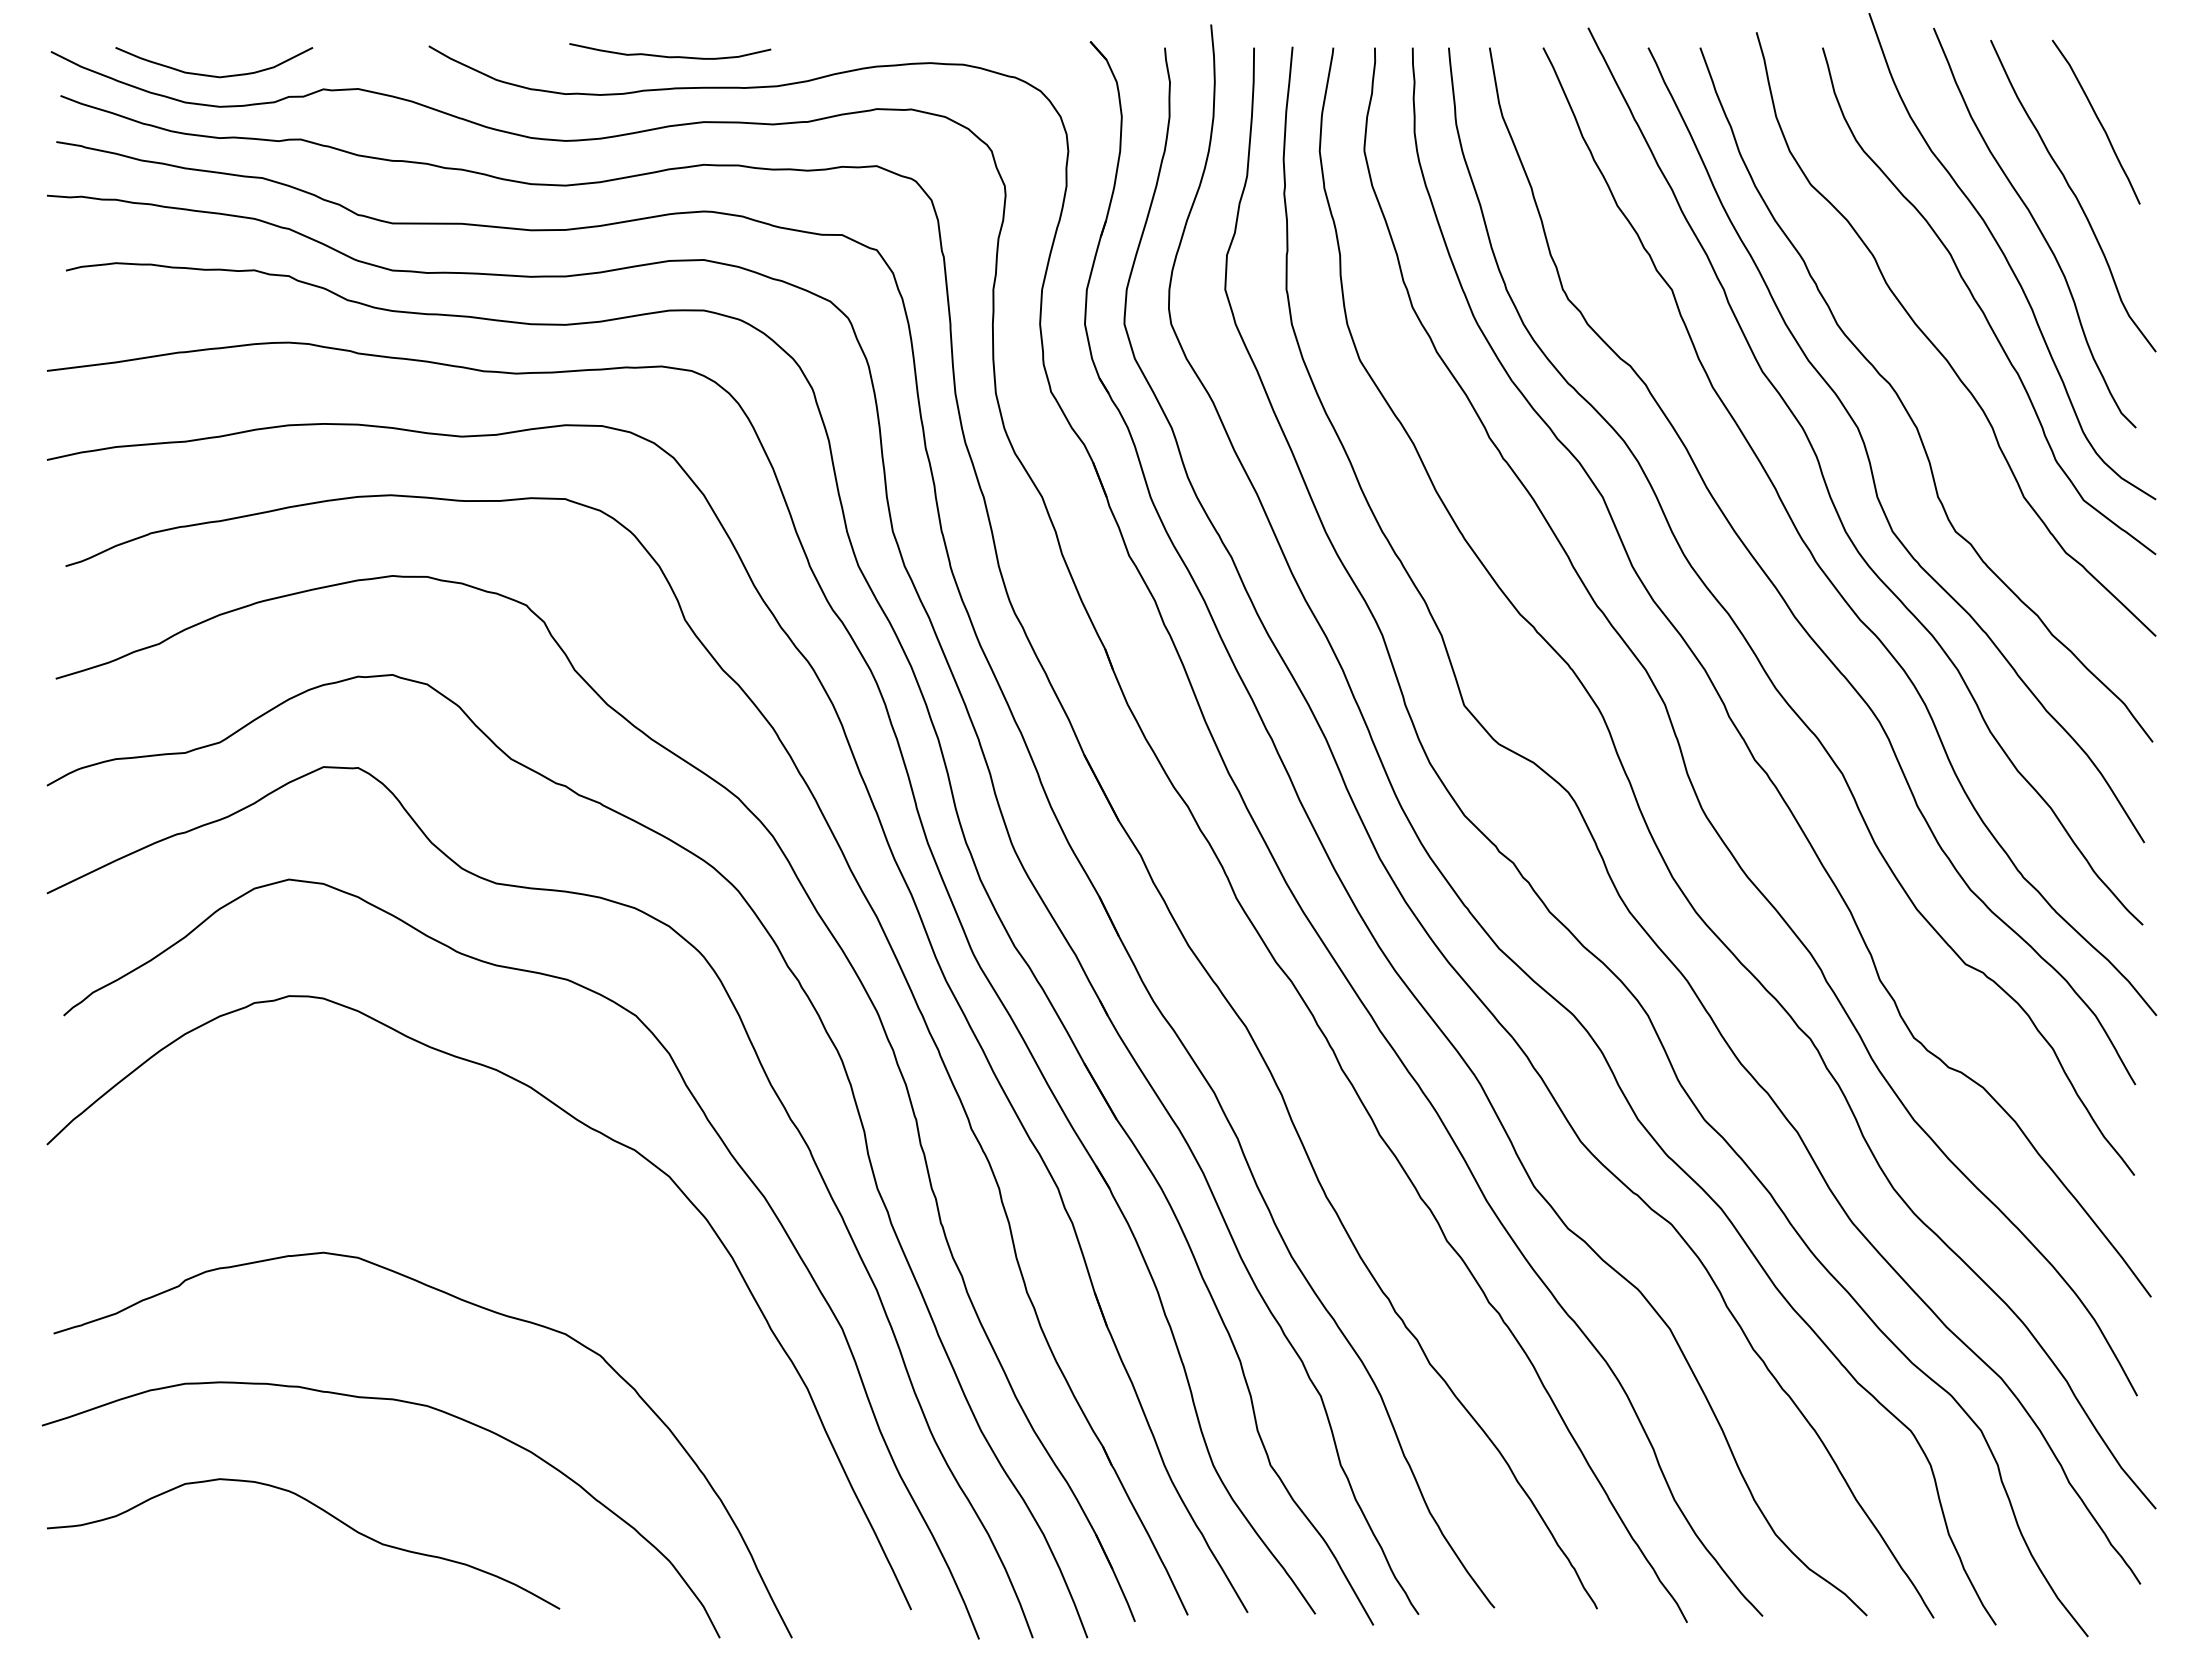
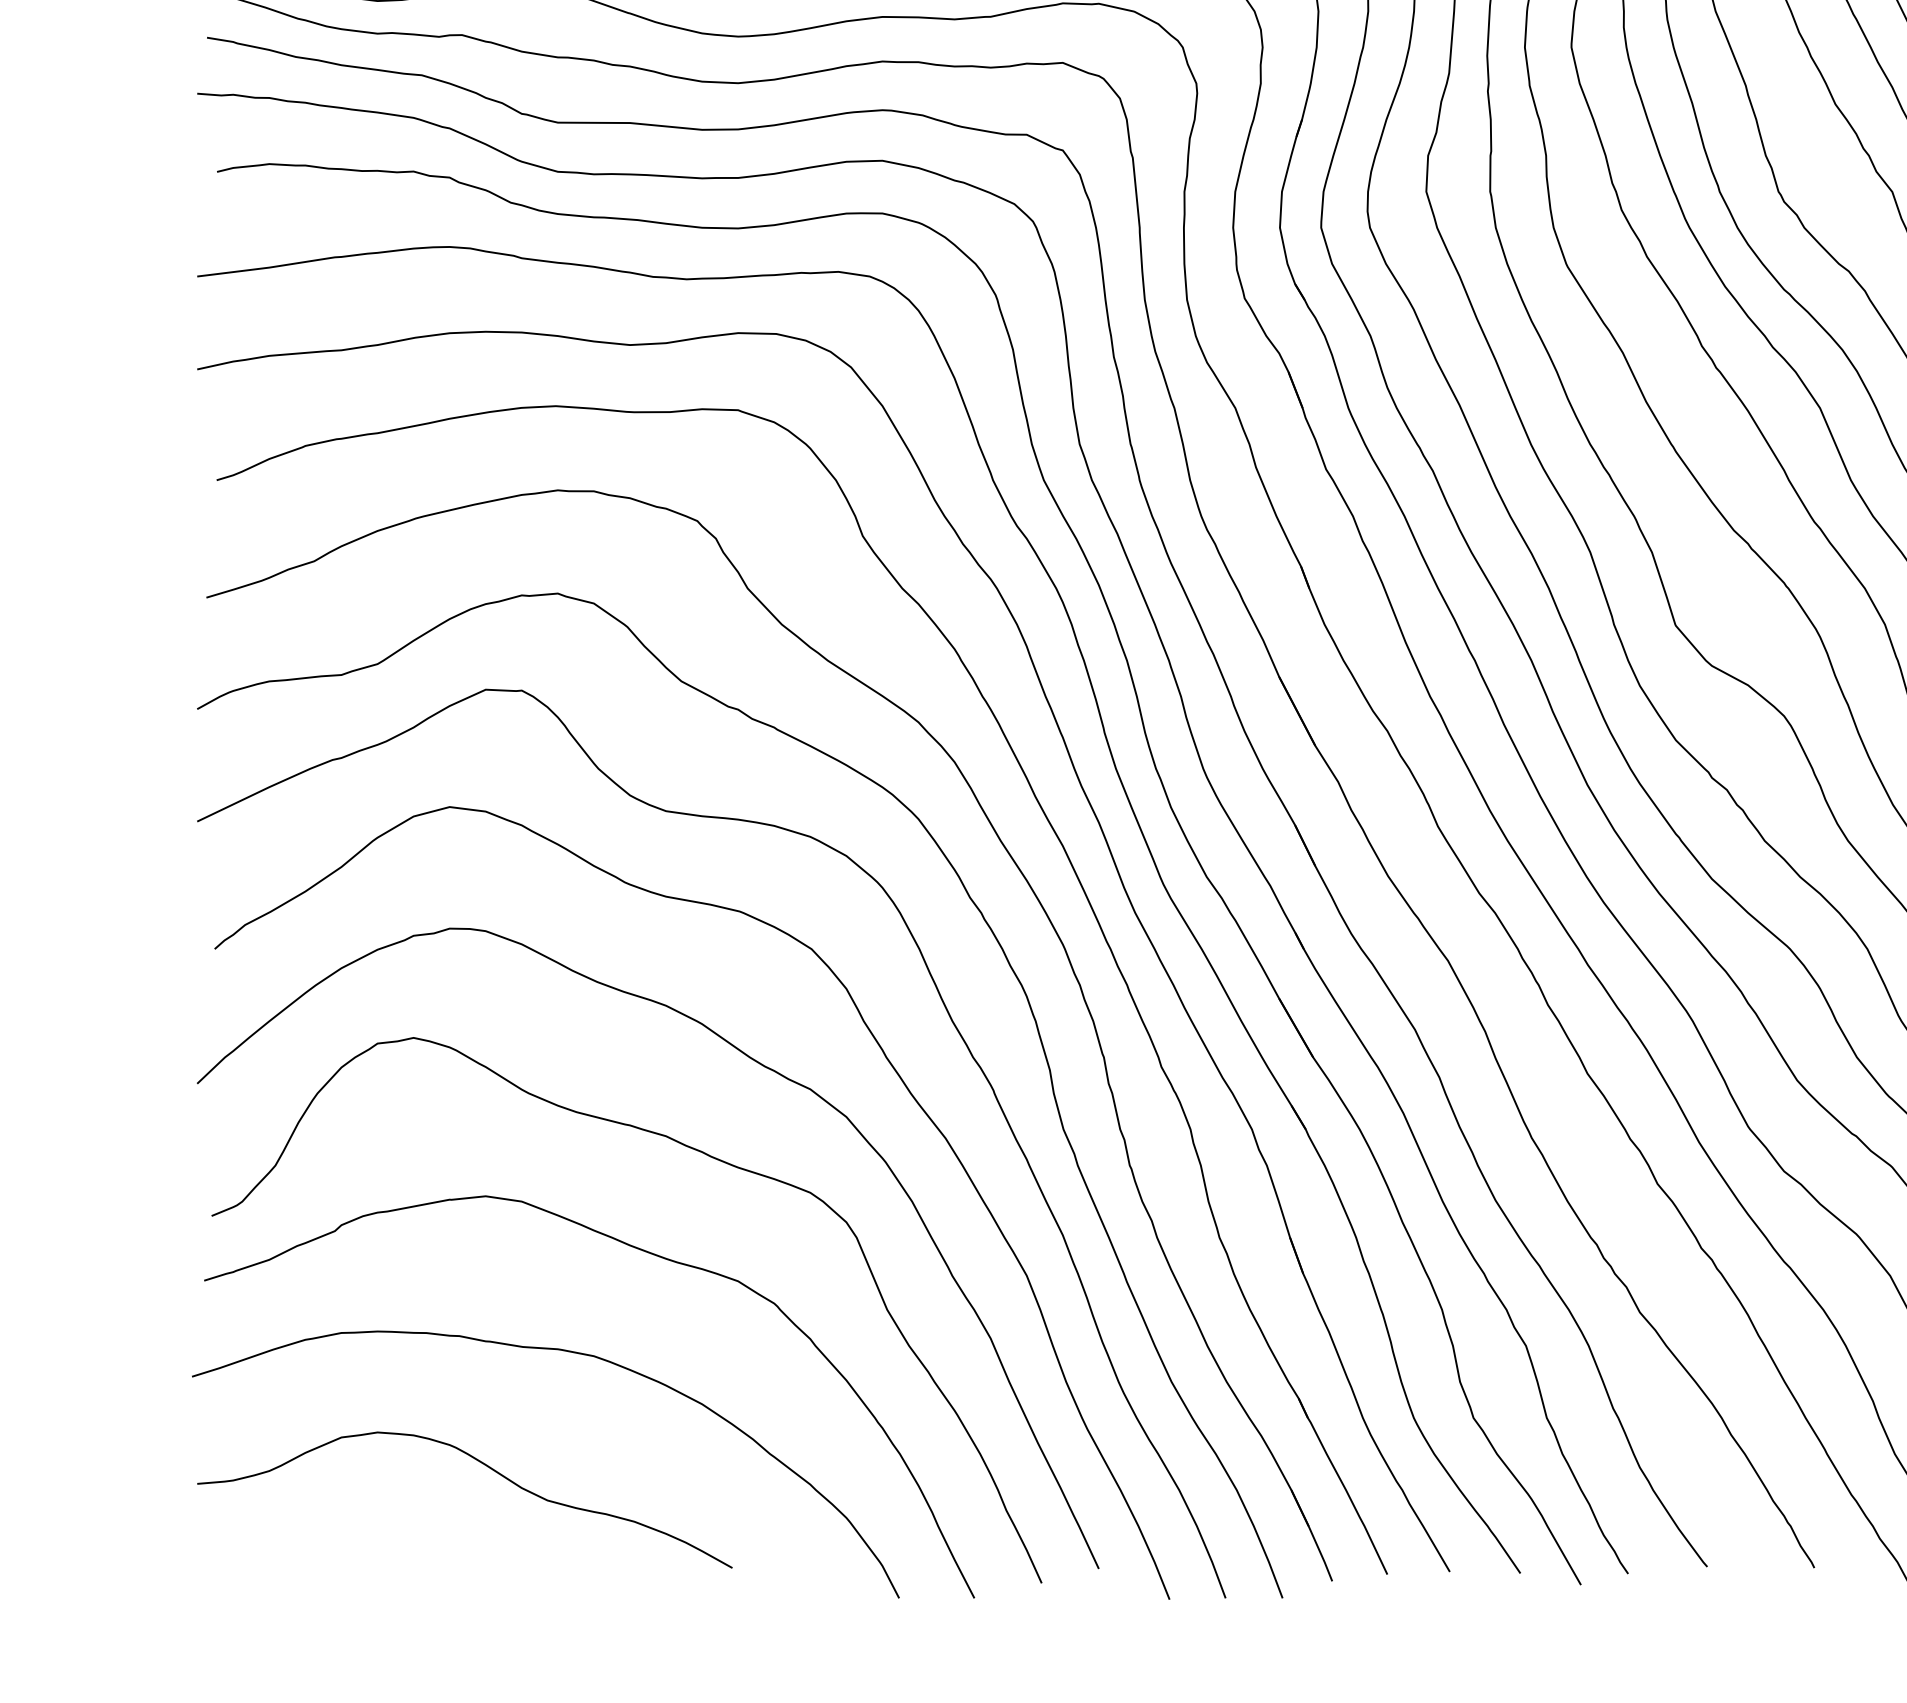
curve: (520, 1207) -> (691, 1149), added

